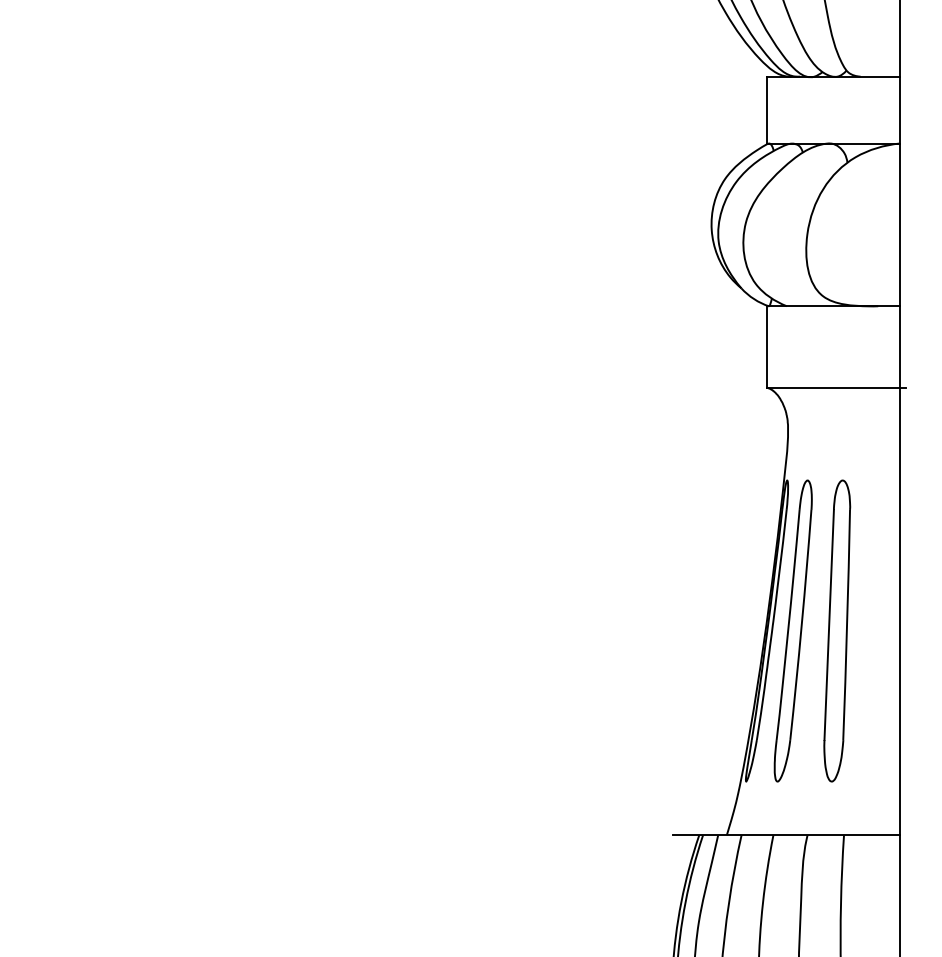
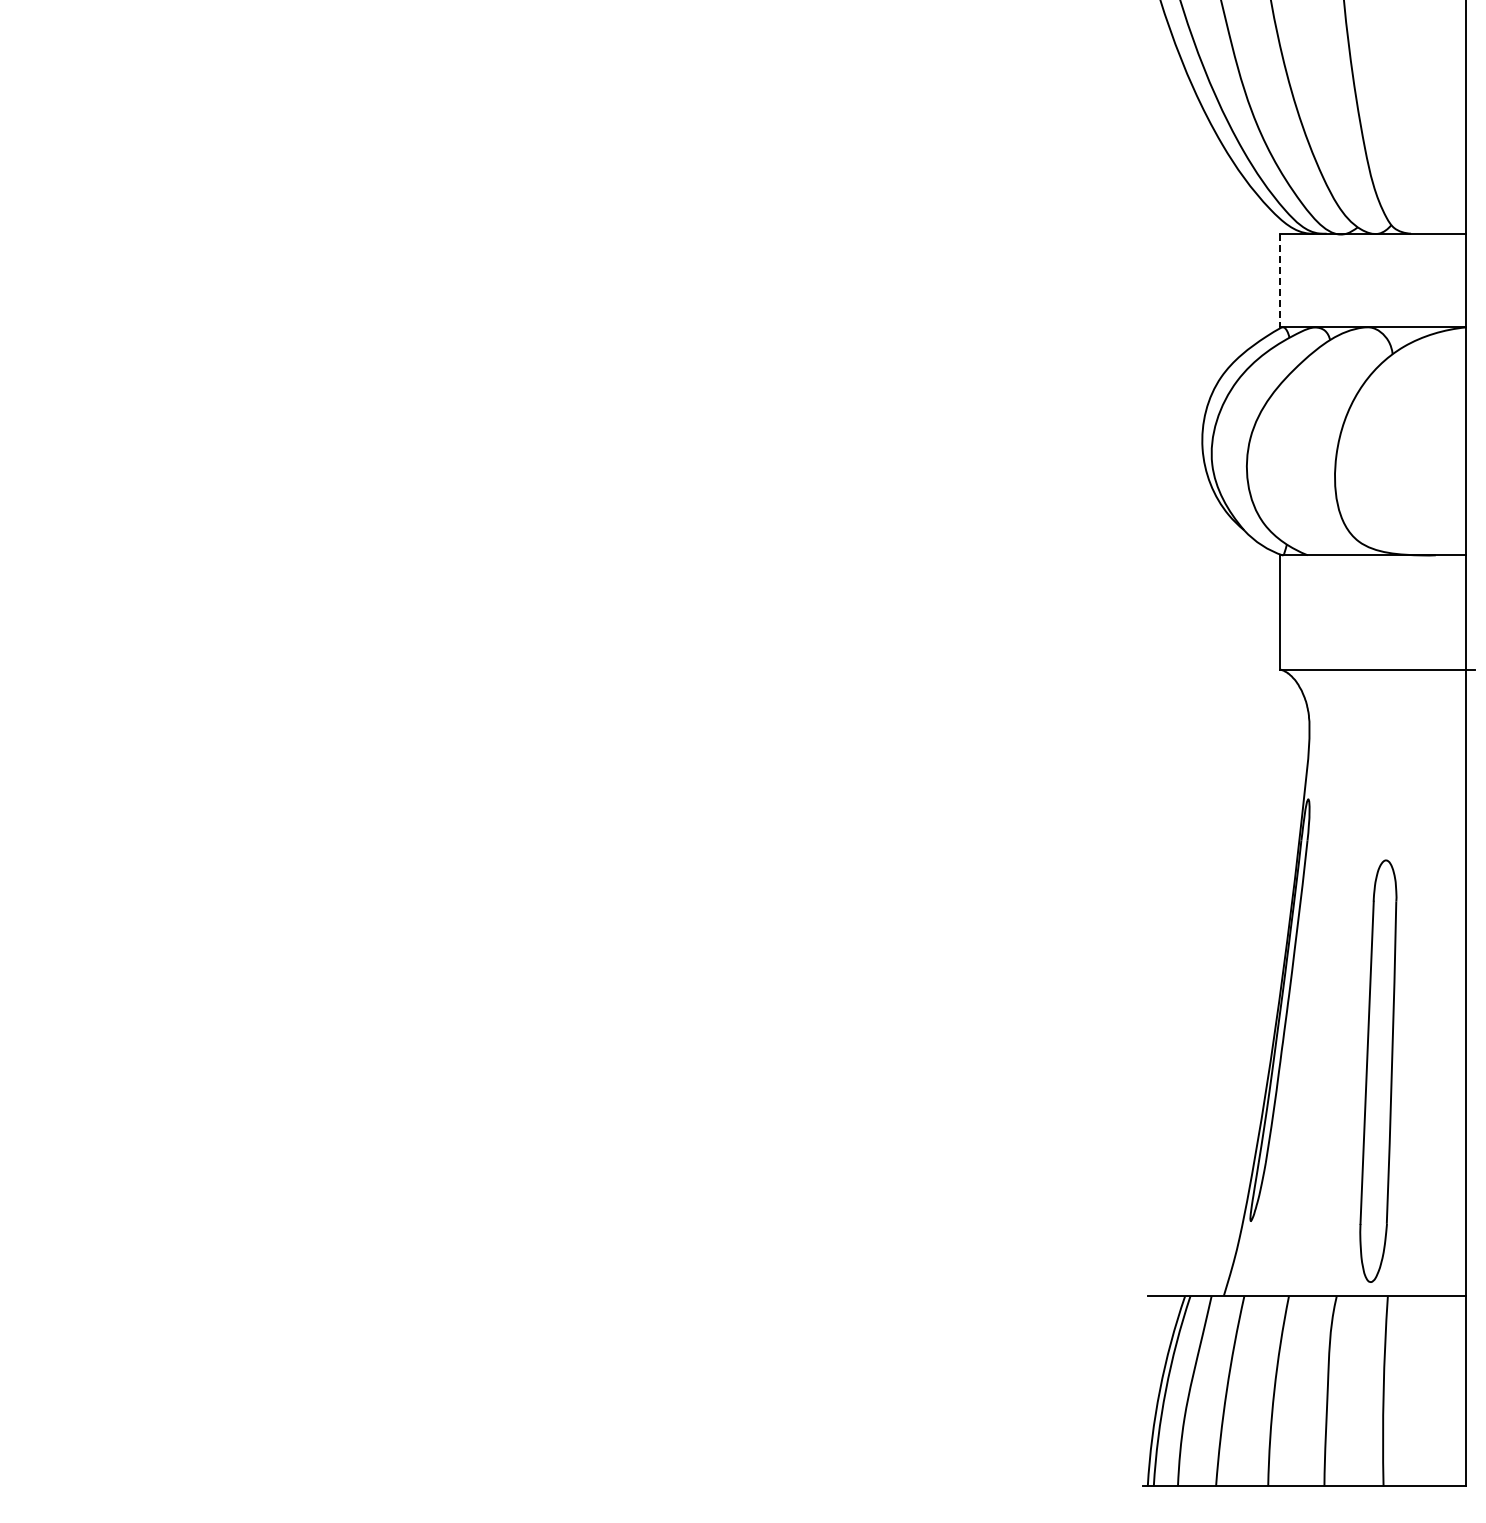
line: (767, 110) -> (1280, 280), solid -> dashed
part: (793, 630) -> (1316, 1009), removed
part: (837, 630) -> (1378, 1070), moved

